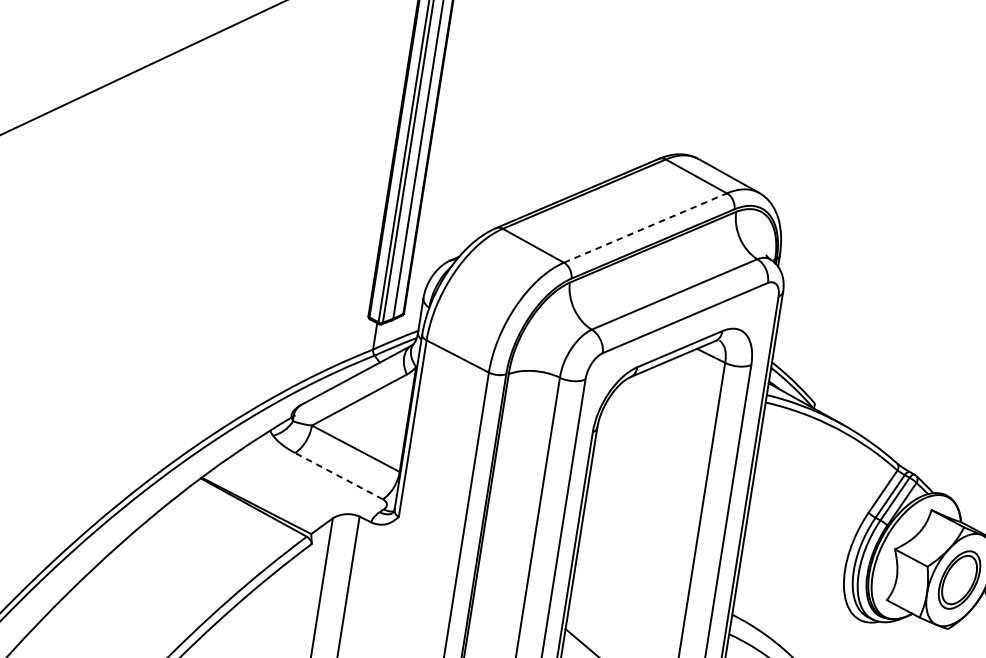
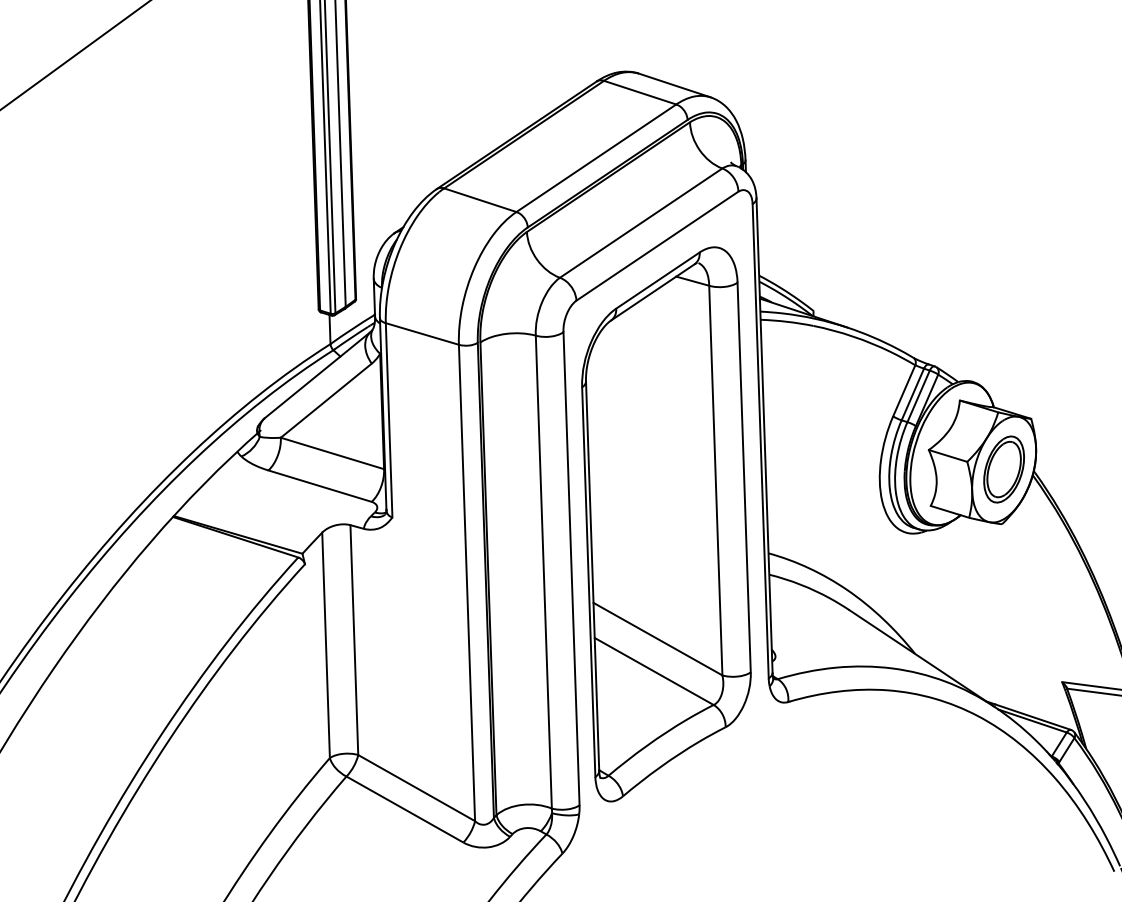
line: (645, 227) -> (596, 157), dashed -> solid
line: (339, 476) -> (320, 486), dashed -> solid

